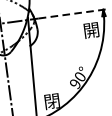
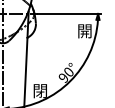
line: (73, 13) -> (70, 13), dashed -> solid

